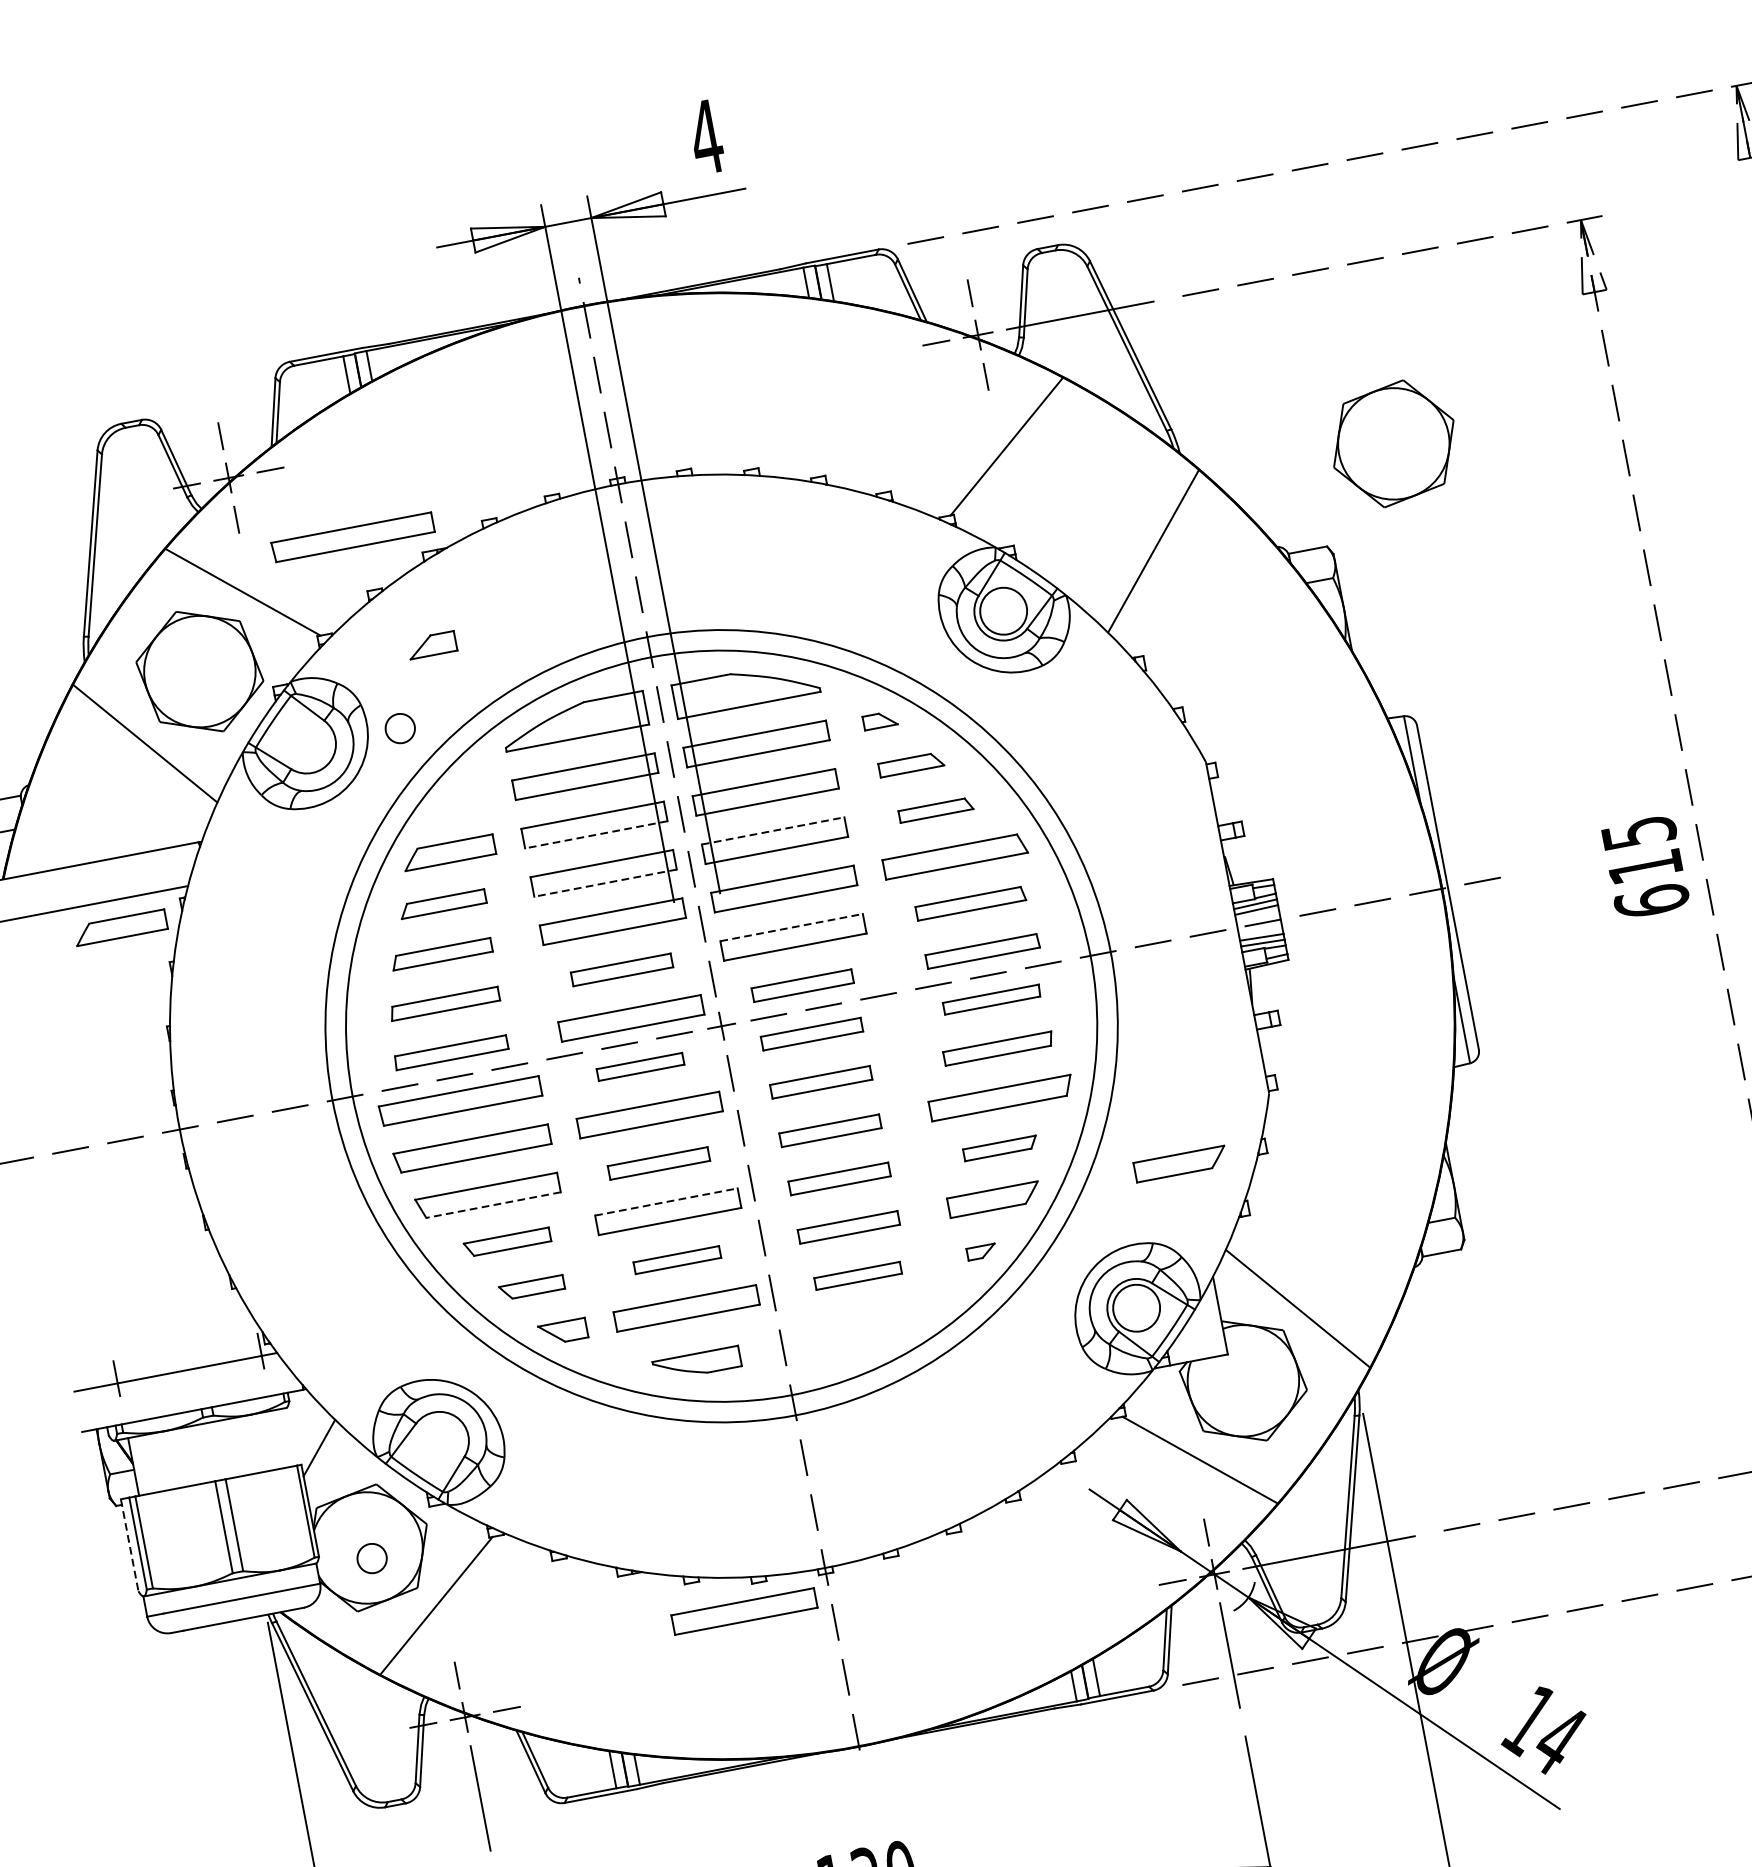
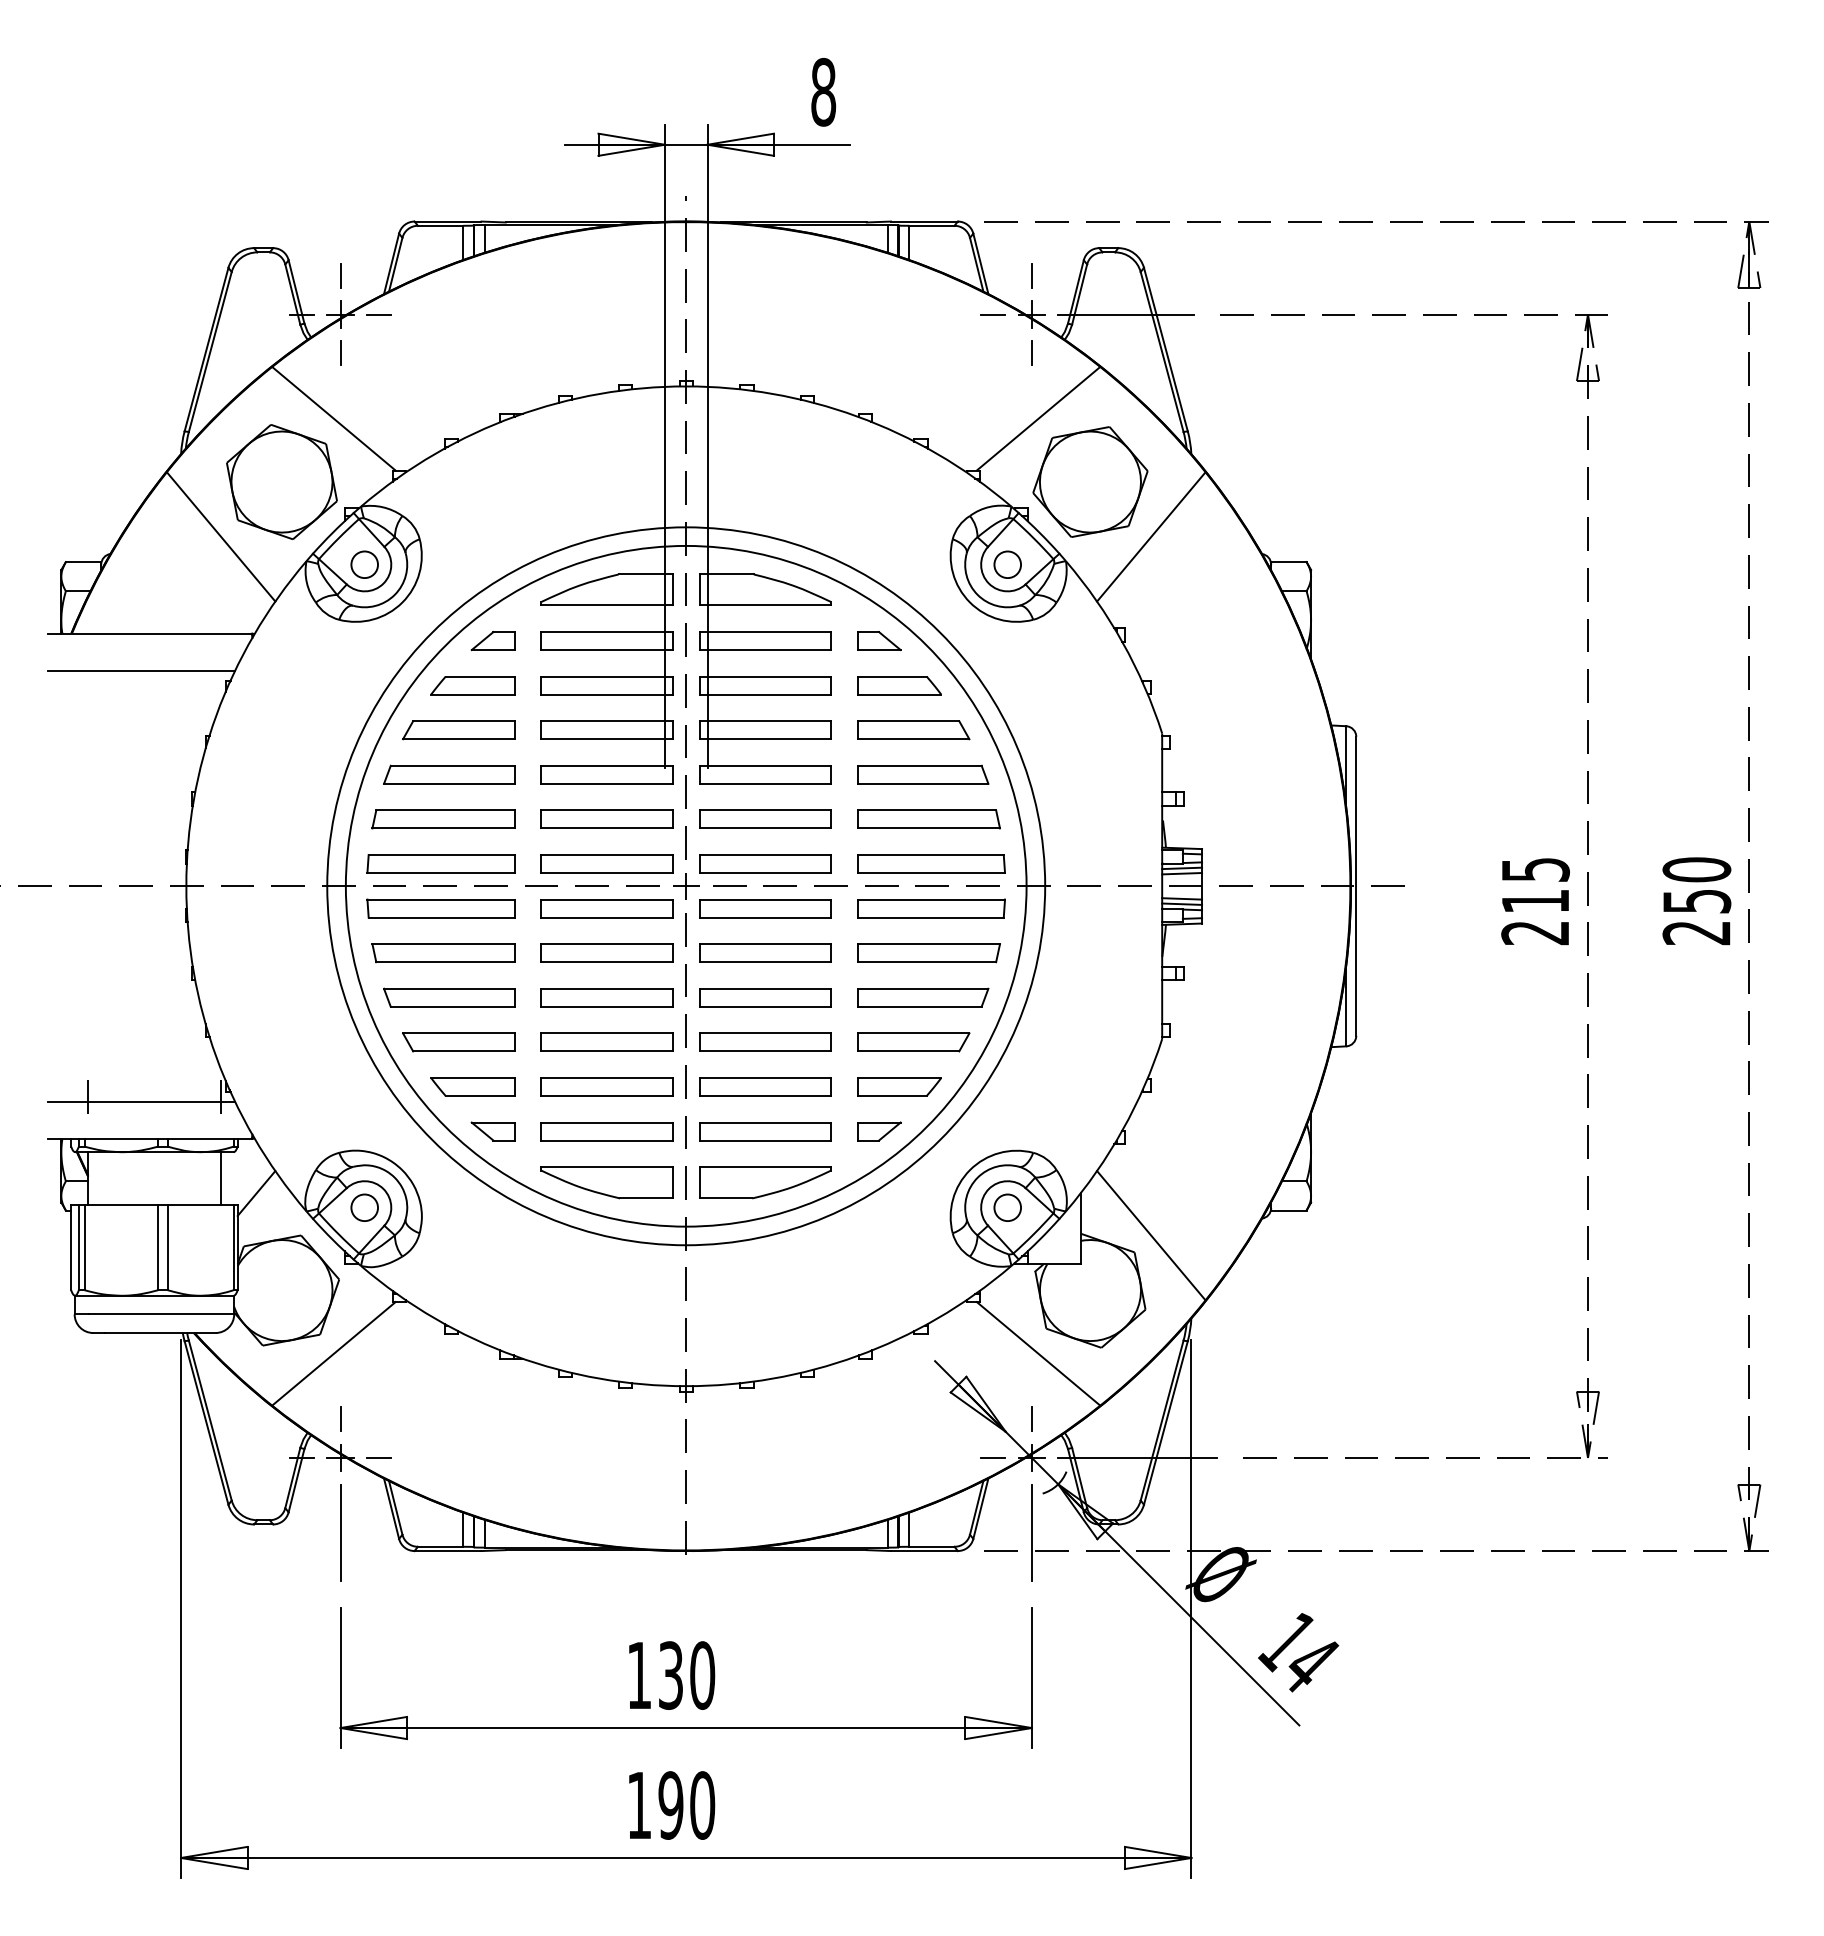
text: (706, 136) -> (823, 91), 4 -> 8
part: (1393, 443) -> (1090, 481), moved
part: (352, 537) -> (440, 388), removed
circle: (1003, 610) -> (1007, 564), size x0.62
part: (431, 645) -> (492, 641), moved
part: (880, 720) -> (879, 641), size x1.43
circle: (400, 728) -> (364, 564), moved
part: (911, 764) -> (899, 685), size x1.43
part: (935, 810) -> (913, 730), size x1.67
line: (773, 831) -> (765, 721), dashed -> solid
line: (596, 834) -> (607, 694), dashed -> solid
line: (605, 883) -> (607, 739), dashed -> solid
text: (1651, 900) -> (1535, 932), 615 -> 215
part: (970, 903) -> (928, 819), size x1.43
part: (442, 904) -> (458, 730), size x1.43
part: (120, 927) -> (167, 696), removed
line: (791, 927) -> (765, 810), dashed -> solid
part: (982, 950) -> (931, 863), size x1.43
part: (441, 953) -> (449, 774), size x1.43
part: (621, 969) -> (606, 818), size x1.43
part: (802, 985) -> (765, 863), size x1.43
part: (992, 999) -> (931, 908), size x1.67
part: (444, 1004) -> (443, 819), size x1.43
part: (812, 1033) -> (765, 908), size x1.43
part: (998, 1048) -> (928, 953), size x1.43
part: (450, 1052) -> (440, 863), size x1.43
part: (639, 1066) -> (606, 908), size x1.67
part: (821, 1081) -> (765, 952), size x1.43
part: (830, 1130) -> (765, 997), size x1.43
part: (1000, 1148) -> (913, 1042), size x1.67
part: (658, 1163) -> (606, 997), size x1.43
part: (1180, 1163) -> (1071, 1086), removed
part: (839, 1178) -> (765, 1041), size x1.43
line: (666, 1202) -> (607, 1033), dashed -> solid
line: (493, 1204) -> (452, 1006), dashed -> solid
part: (848, 1226) -> (765, 1086), size x1.43
part: (507, 1242) -> (458, 1042), size x1.43
part: (981, 1252) -> (879, 1131), size x1.67
part: (676, 1259) -> (606, 1086), size x1.67
part: (858, 1275) -> (765, 1131), size x1.67
part: (531, 1287) -> (472, 1086), size x1.43
circle: (1136, 1307) -> (1007, 1207), size x0.62
part: (868, 1330) -> (765, 1182), added
part: (696, 1363) -> (606, 1182), size x1.67
line: (277, 1439) -> (220, 1178), added
line: (130, 1545) -> (71, 1248), dashed -> solid
circle: (371, 1558) -> (364, 1207), moved
part: (743, 1610) -> (606, 1410), removed

